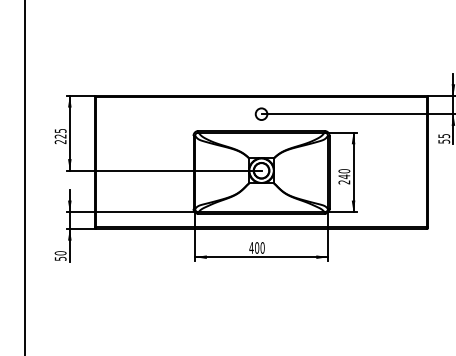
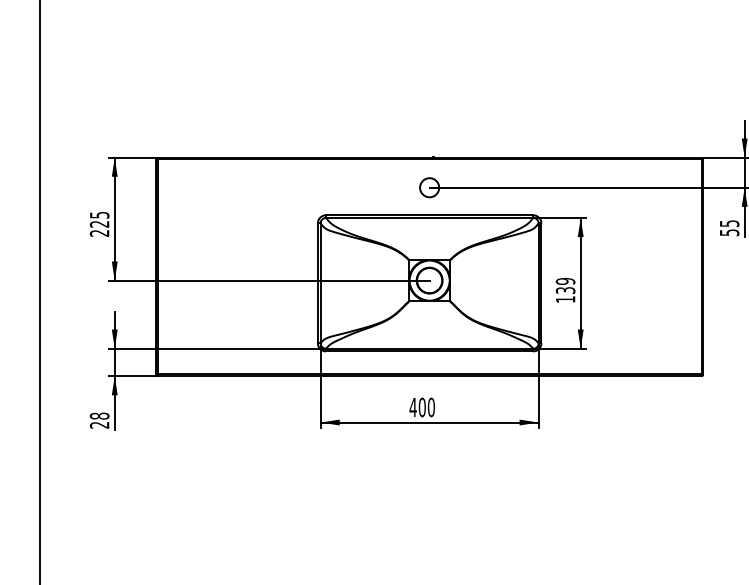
text: (344, 176) -> (565, 290), 240 -> 139
text: (60, 255) -> (99, 419), 50 -> 28

